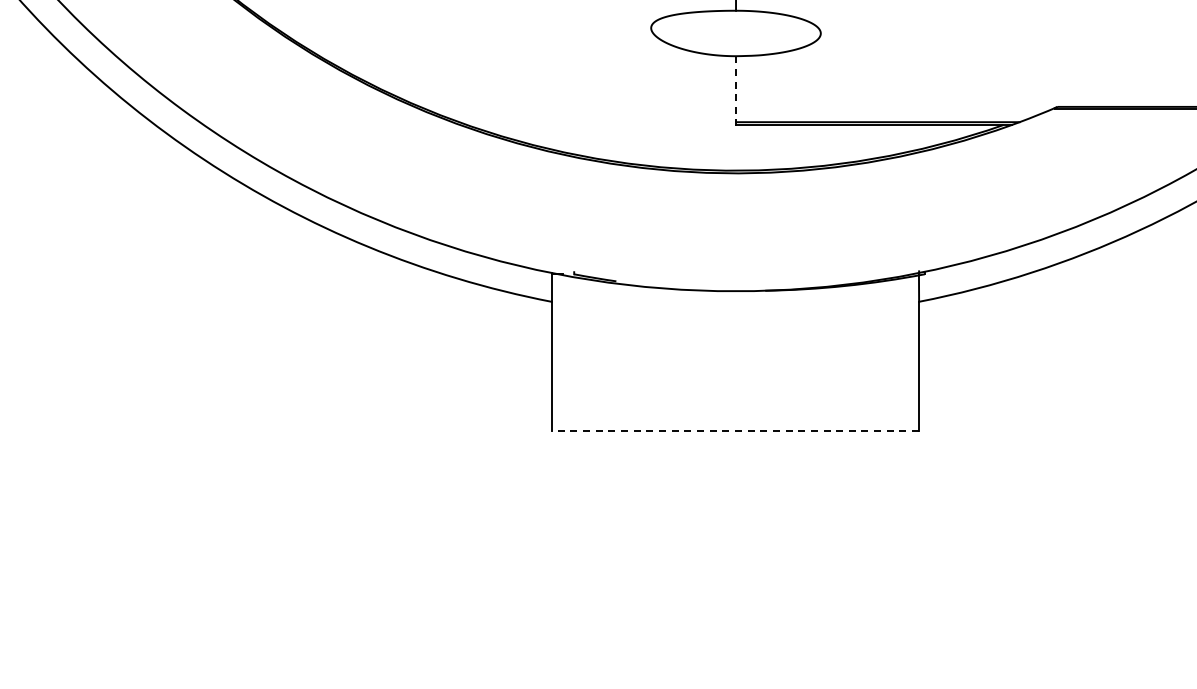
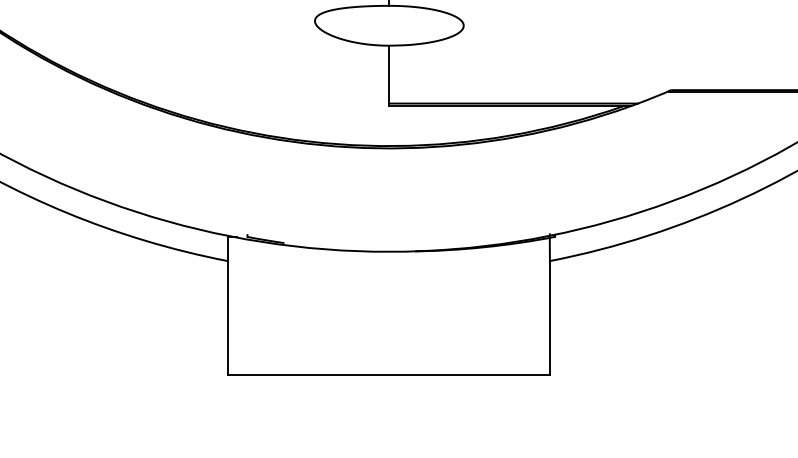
line: (736, 89) -> (389, 74), dashed -> solid
line: (735, 431) -> (388, 374), dashed -> solid

